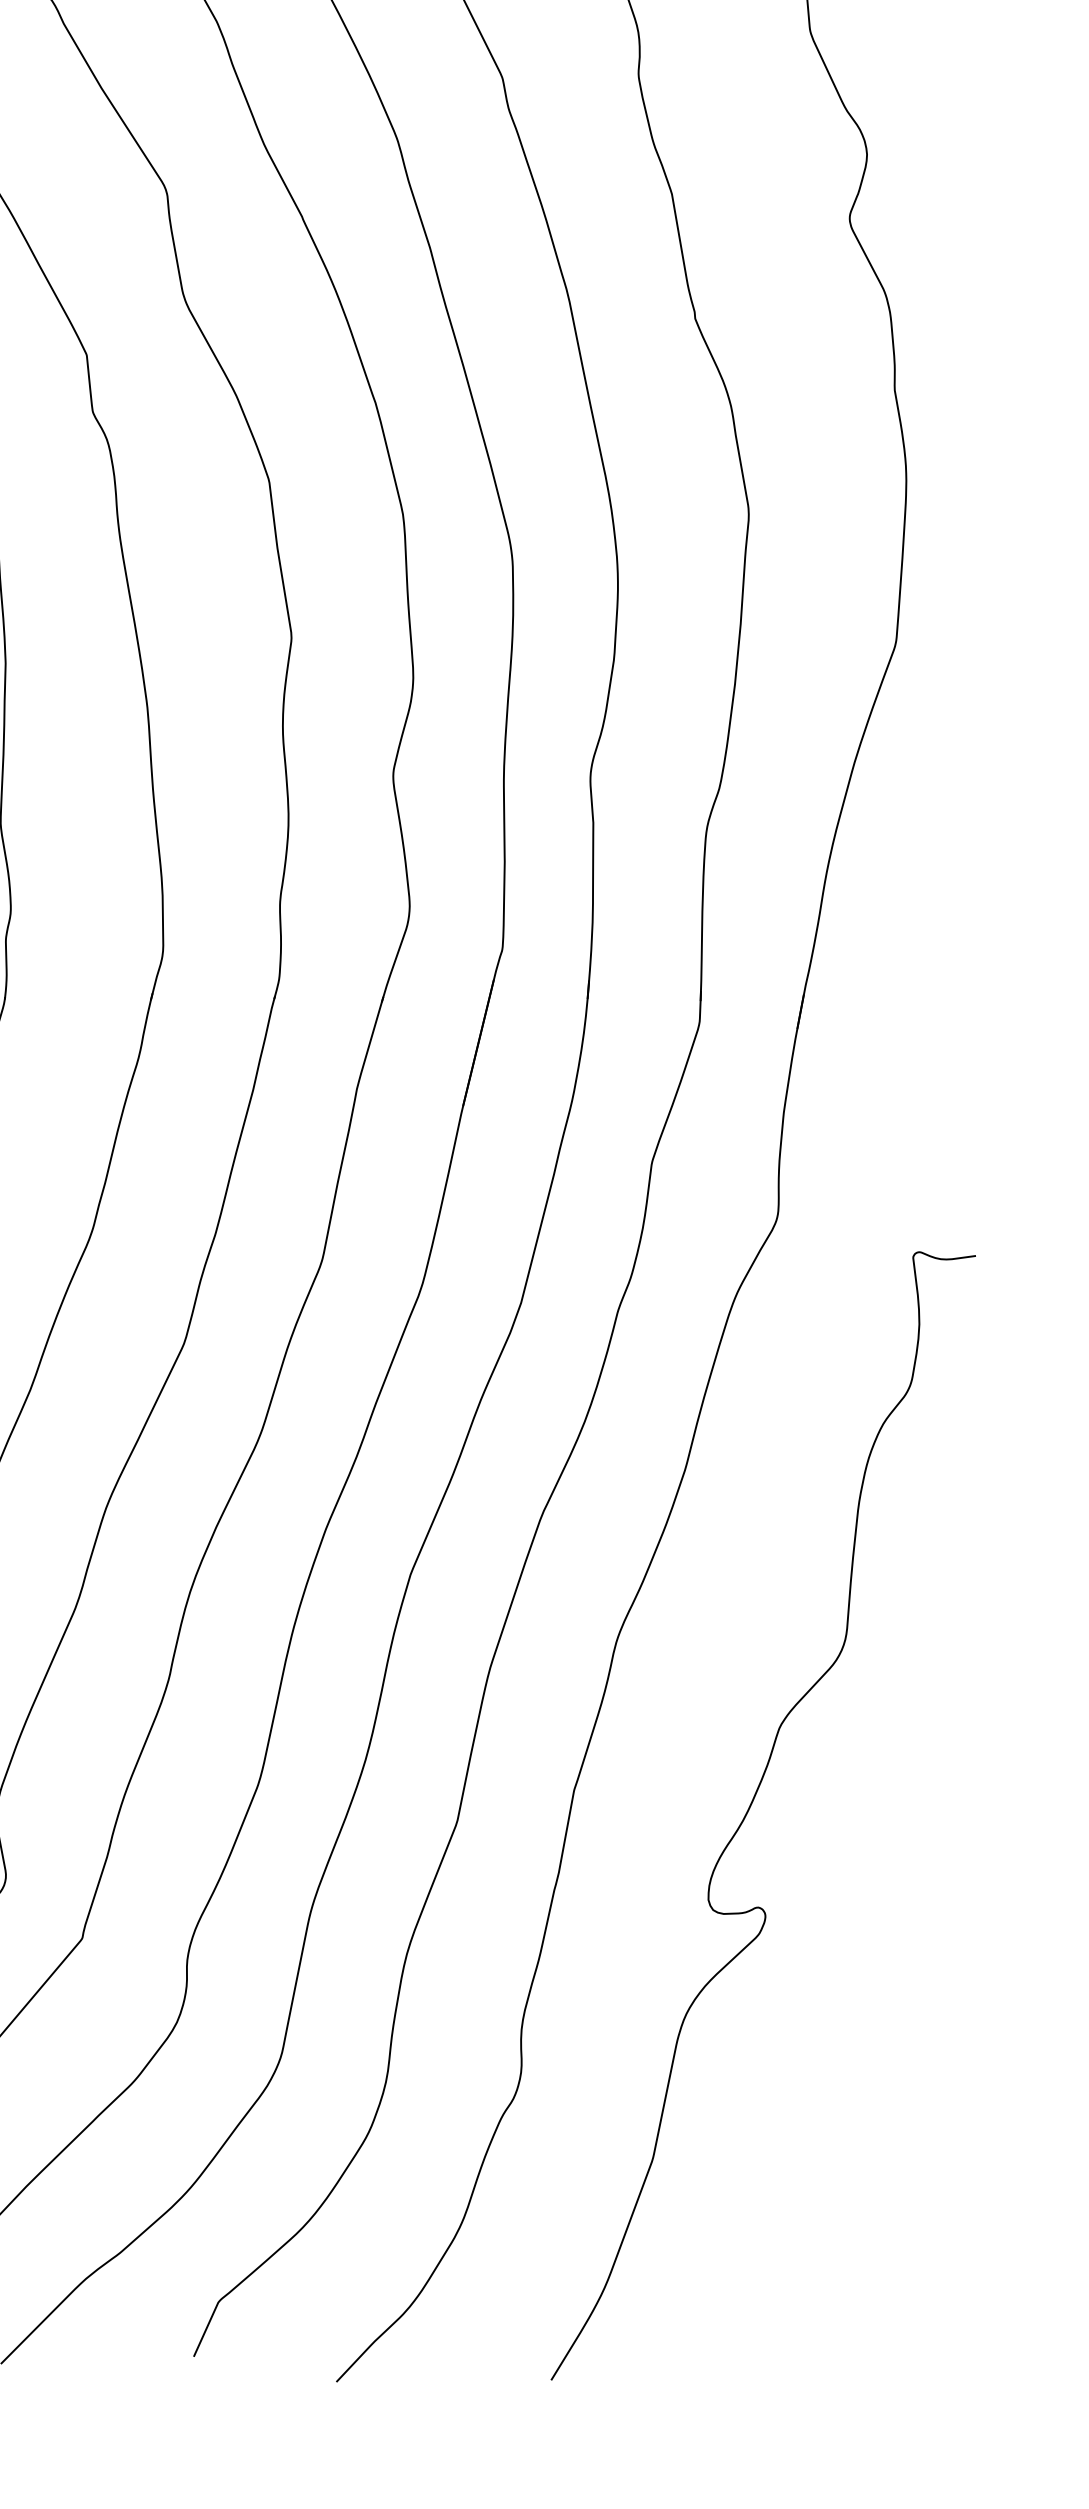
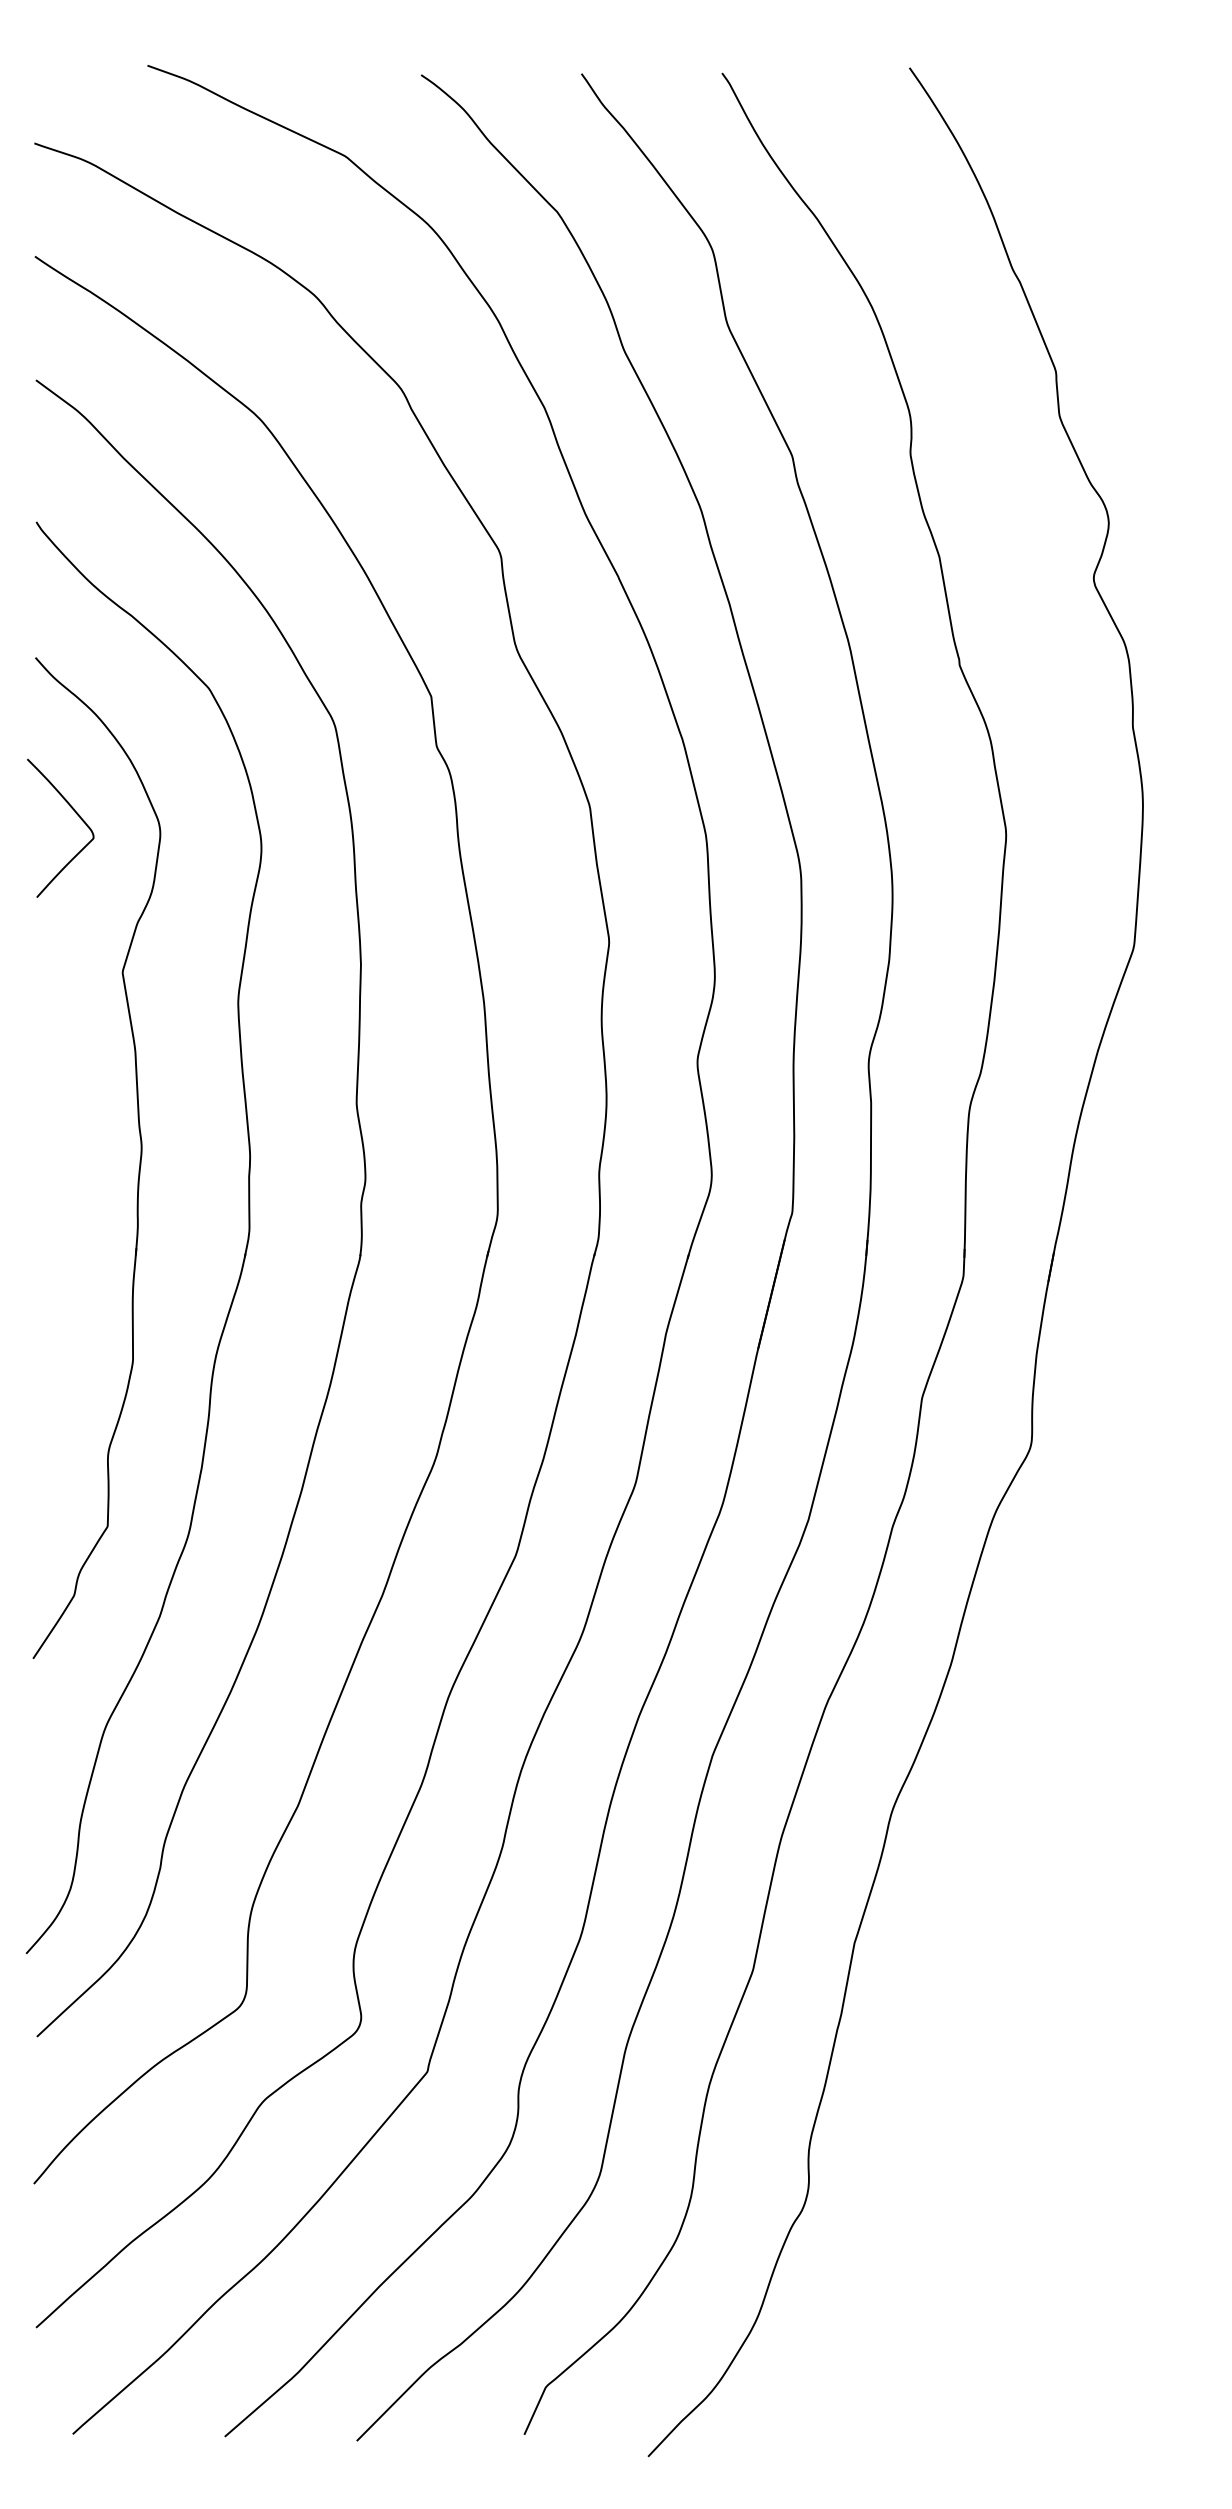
curve: (750, 1809) -> (1007, 1959), removed

